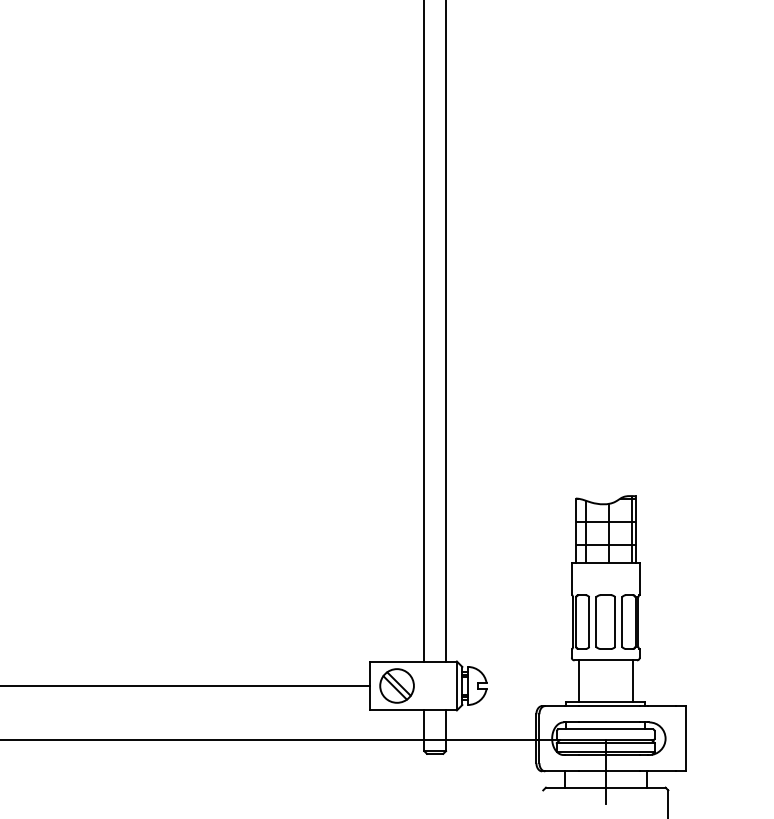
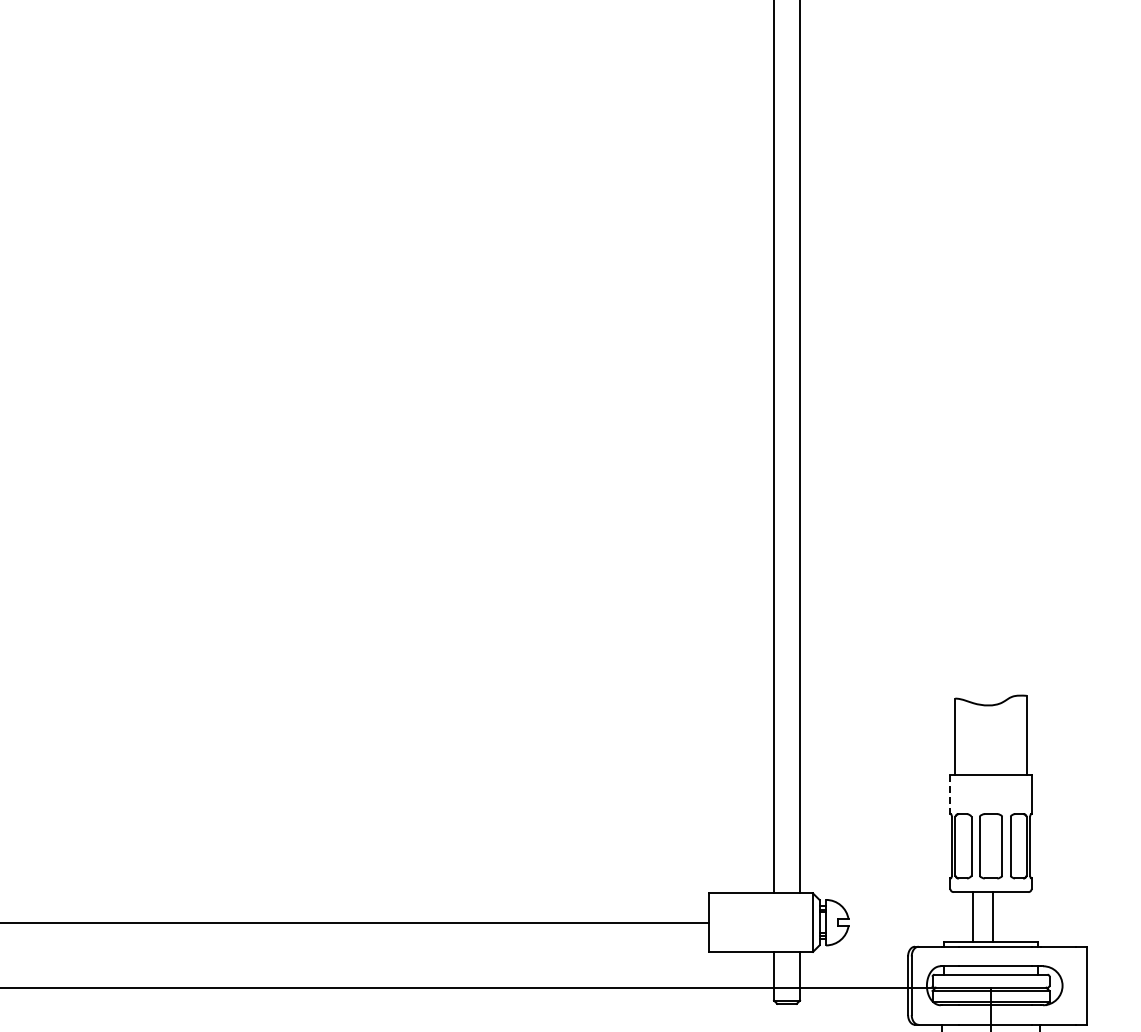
hatch: (605, 529) -> (990, 735), removed
line: (571, 578) -> (950, 794), solid -> dashed
line: (578, 681) -> (992, 917), moved
line: (632, 681) -> (972, 917), moved
part: (397, 685) -> (741, 922), removed

